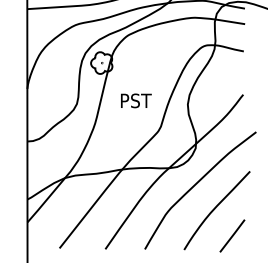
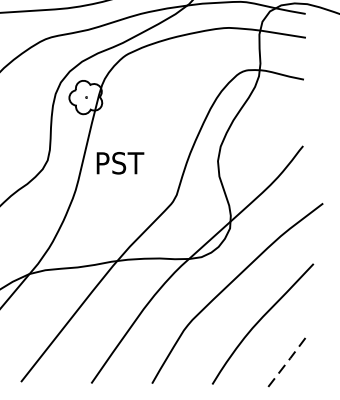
text: (136, 100) -> (120, 162), moved
line: (232, 235) -> (286, 362), solid -> dashed

